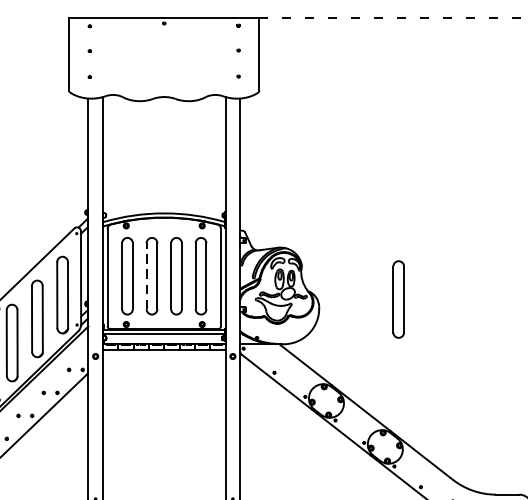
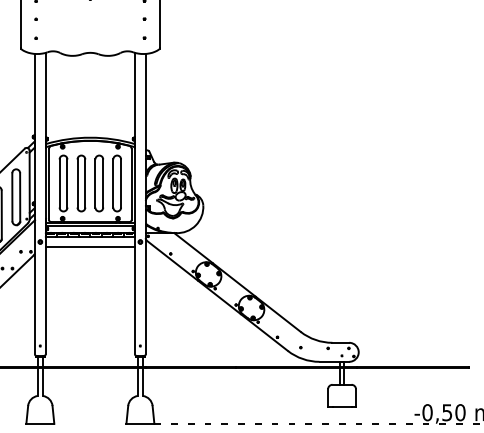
line: (146, 276) -> (77, 183), dashed -> solid
part: (397, 299) -> (260, 200), removed
line: (164, 363) -> (90, 247), added

